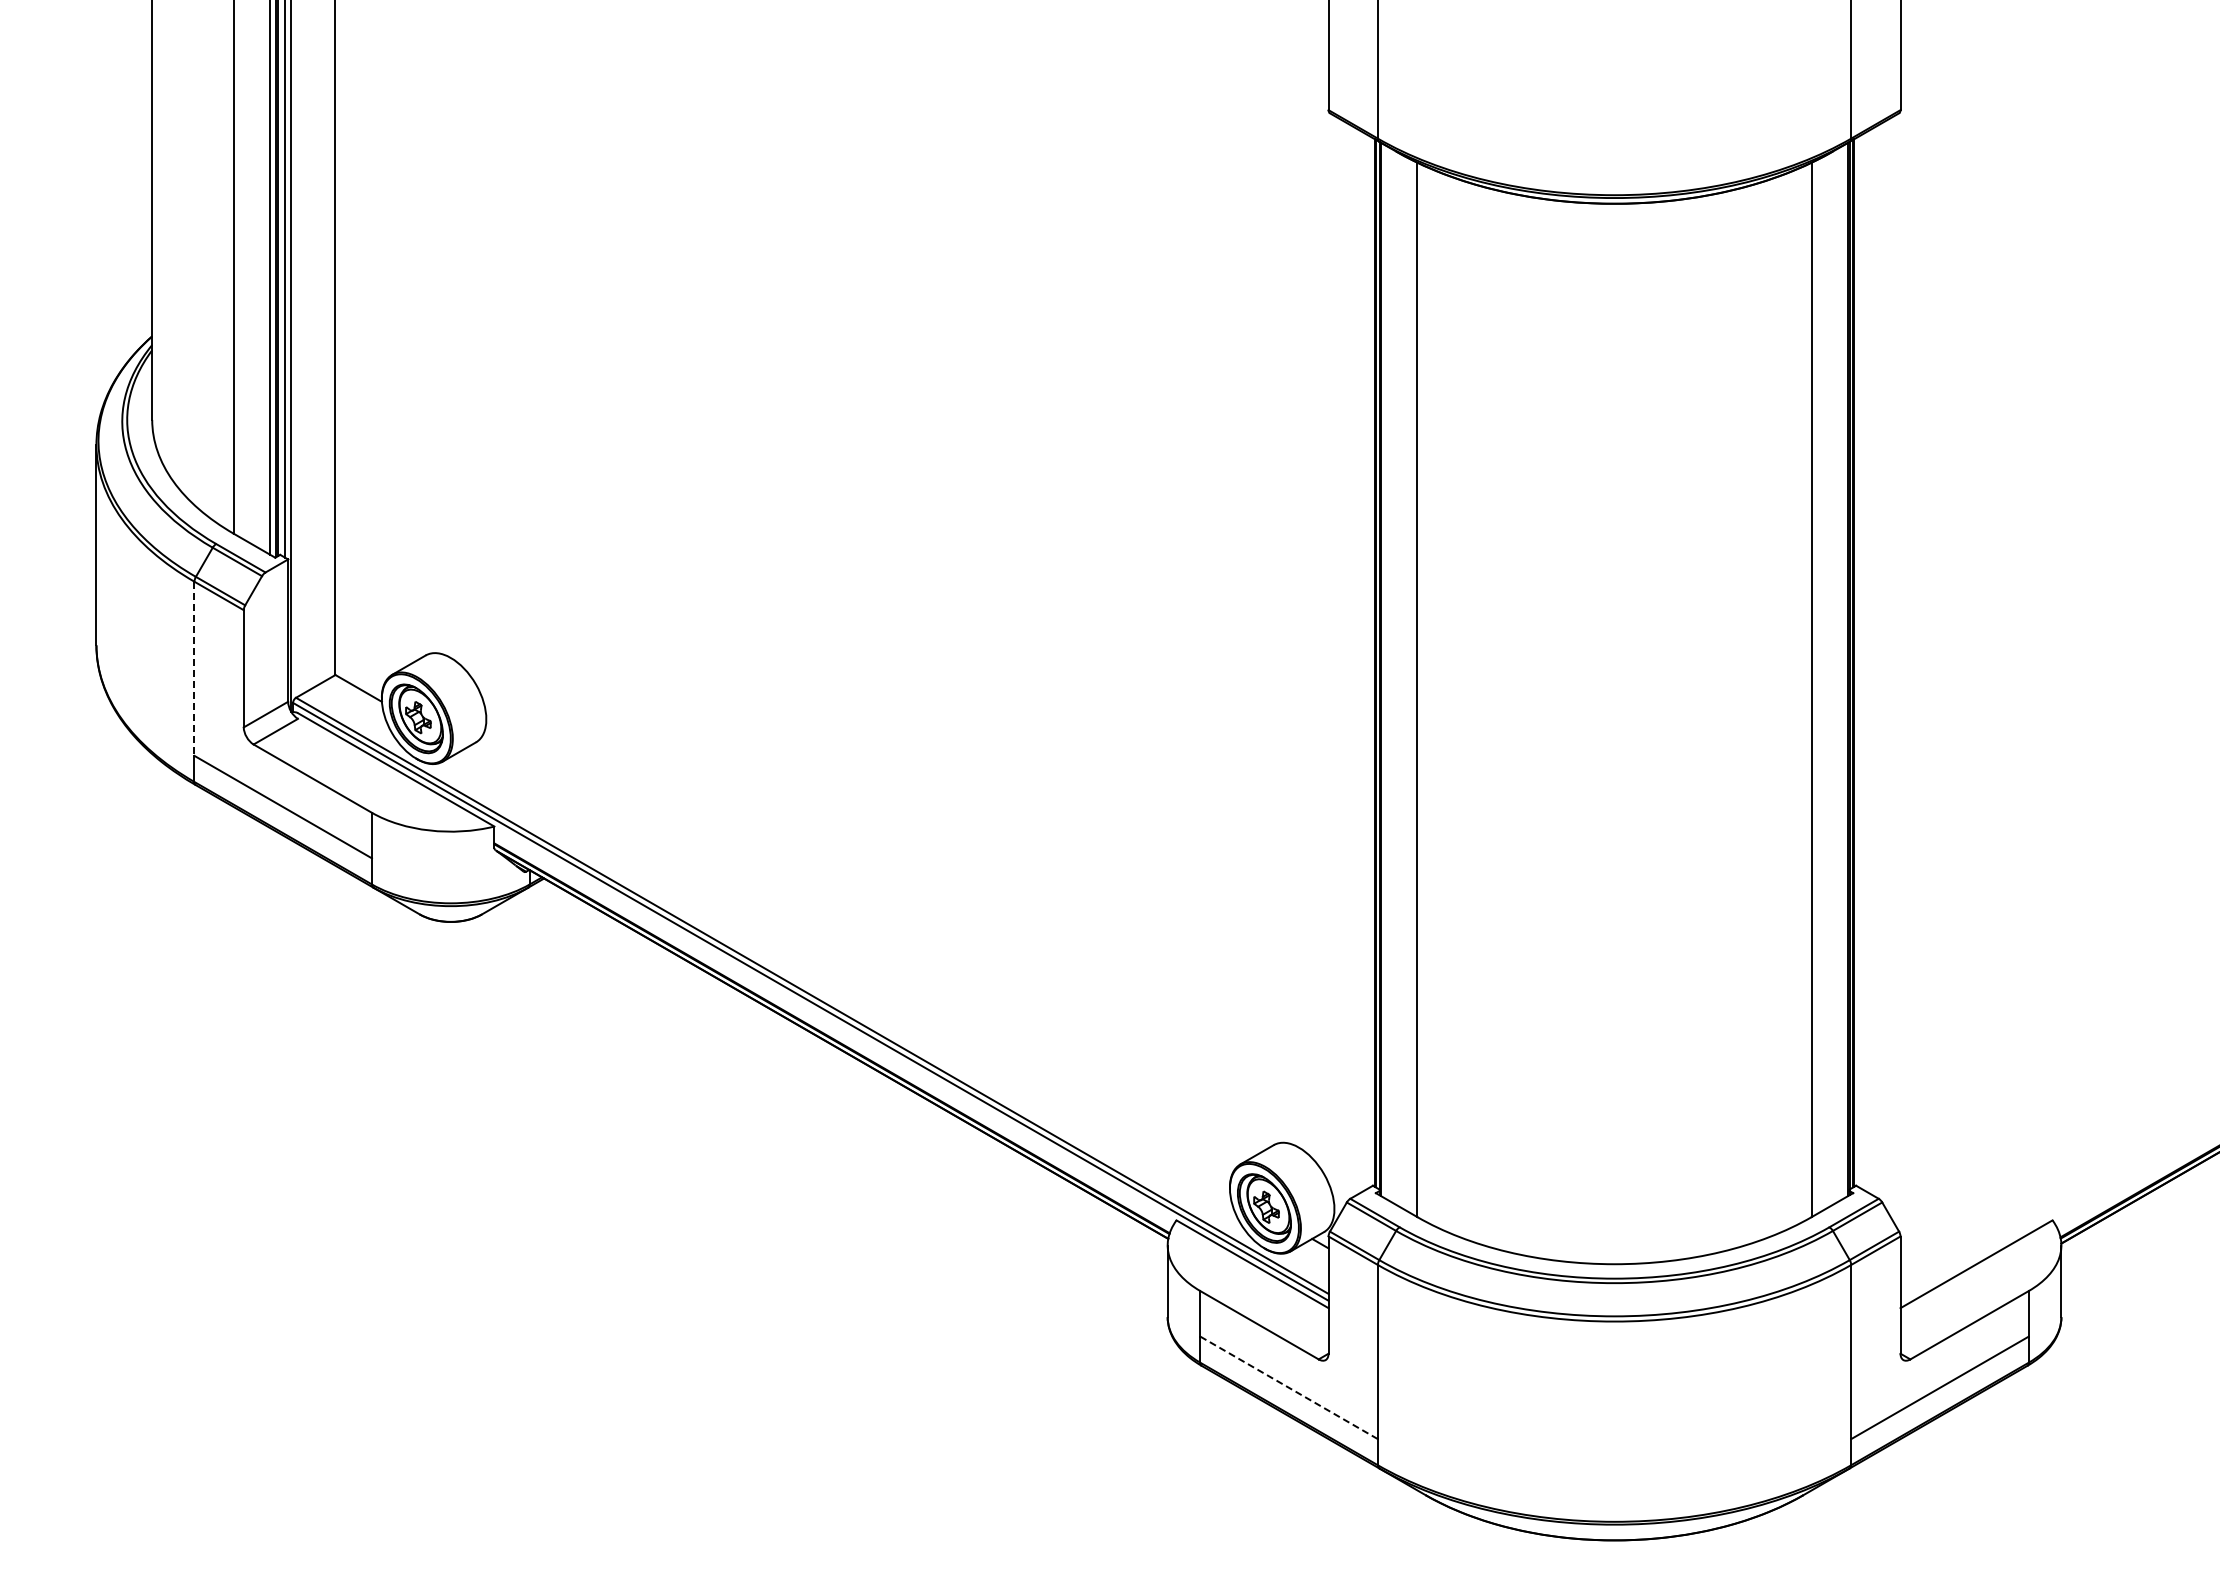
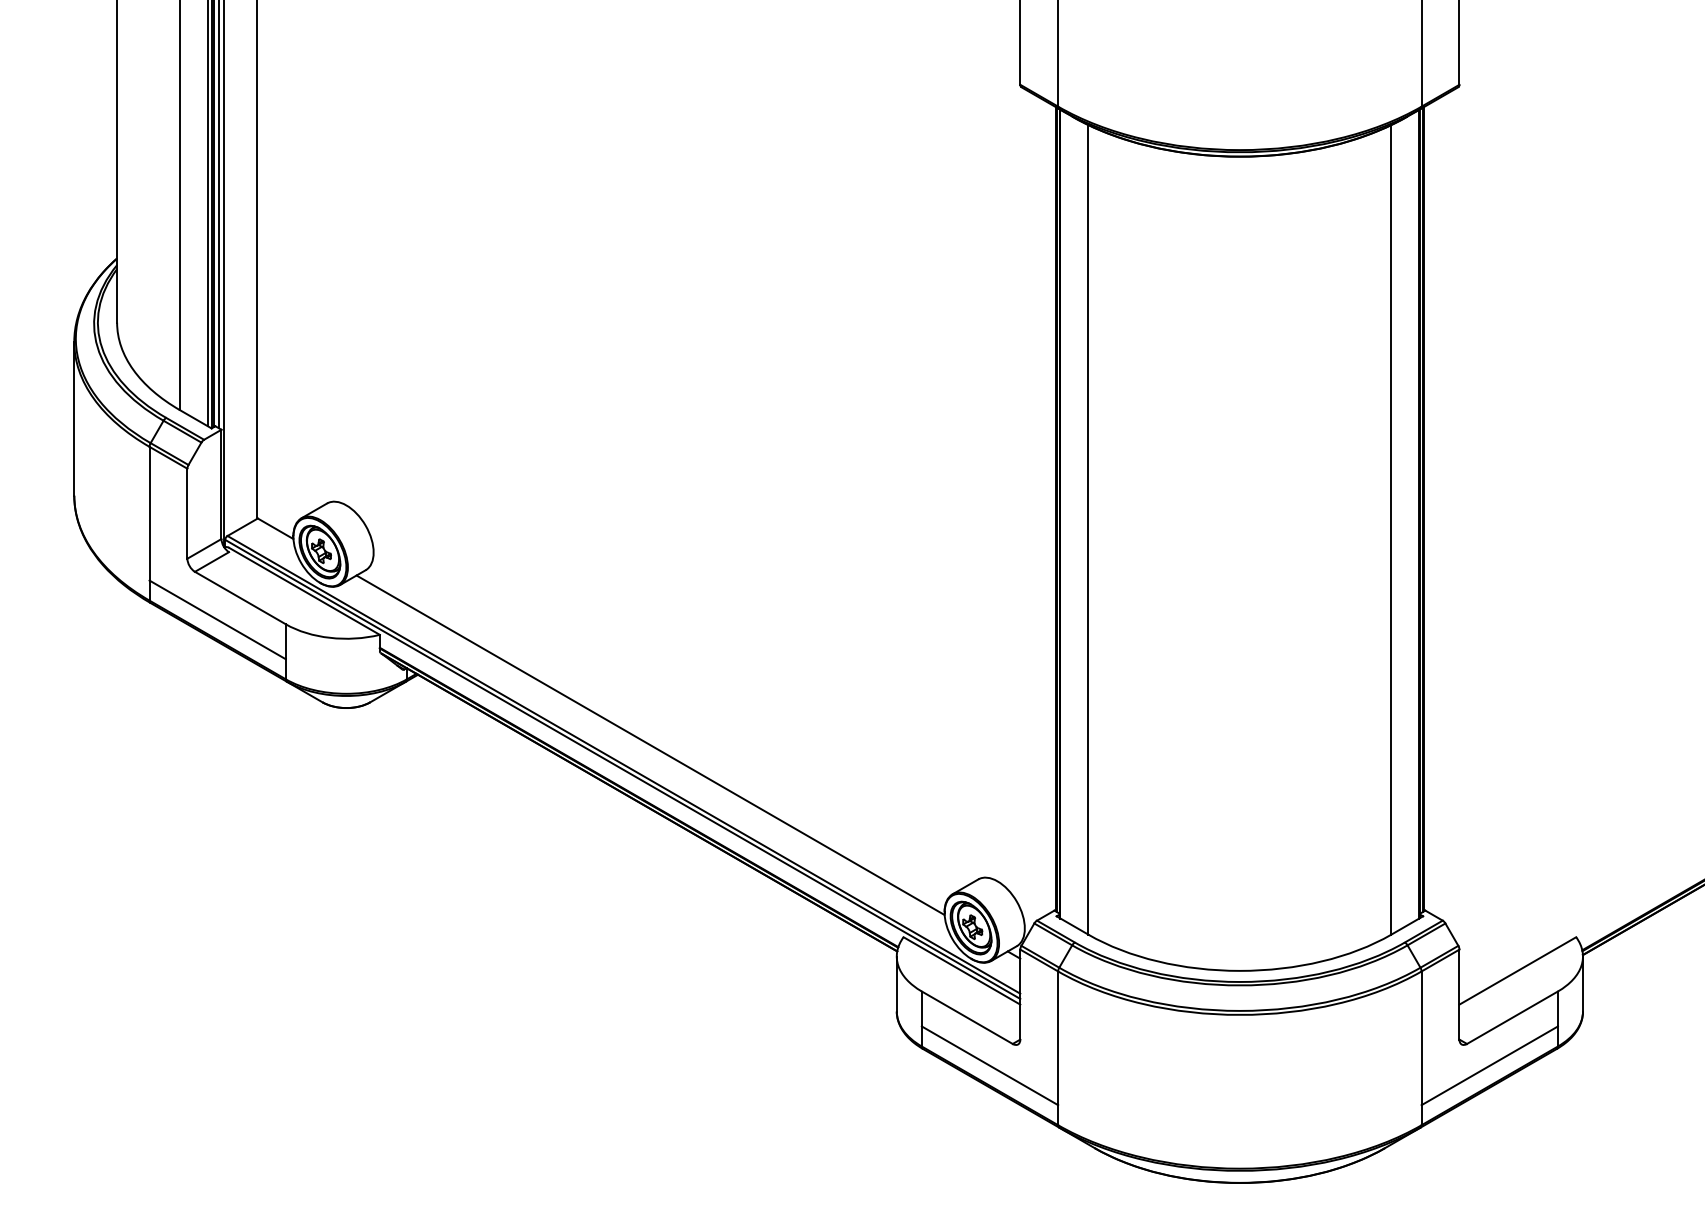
line: (194, 669) -> (149, 514), dashed -> solid
line: (847, 970) -> (650, 745), added
line: (1288, 1387) -> (989, 1065), dashed -> solid

